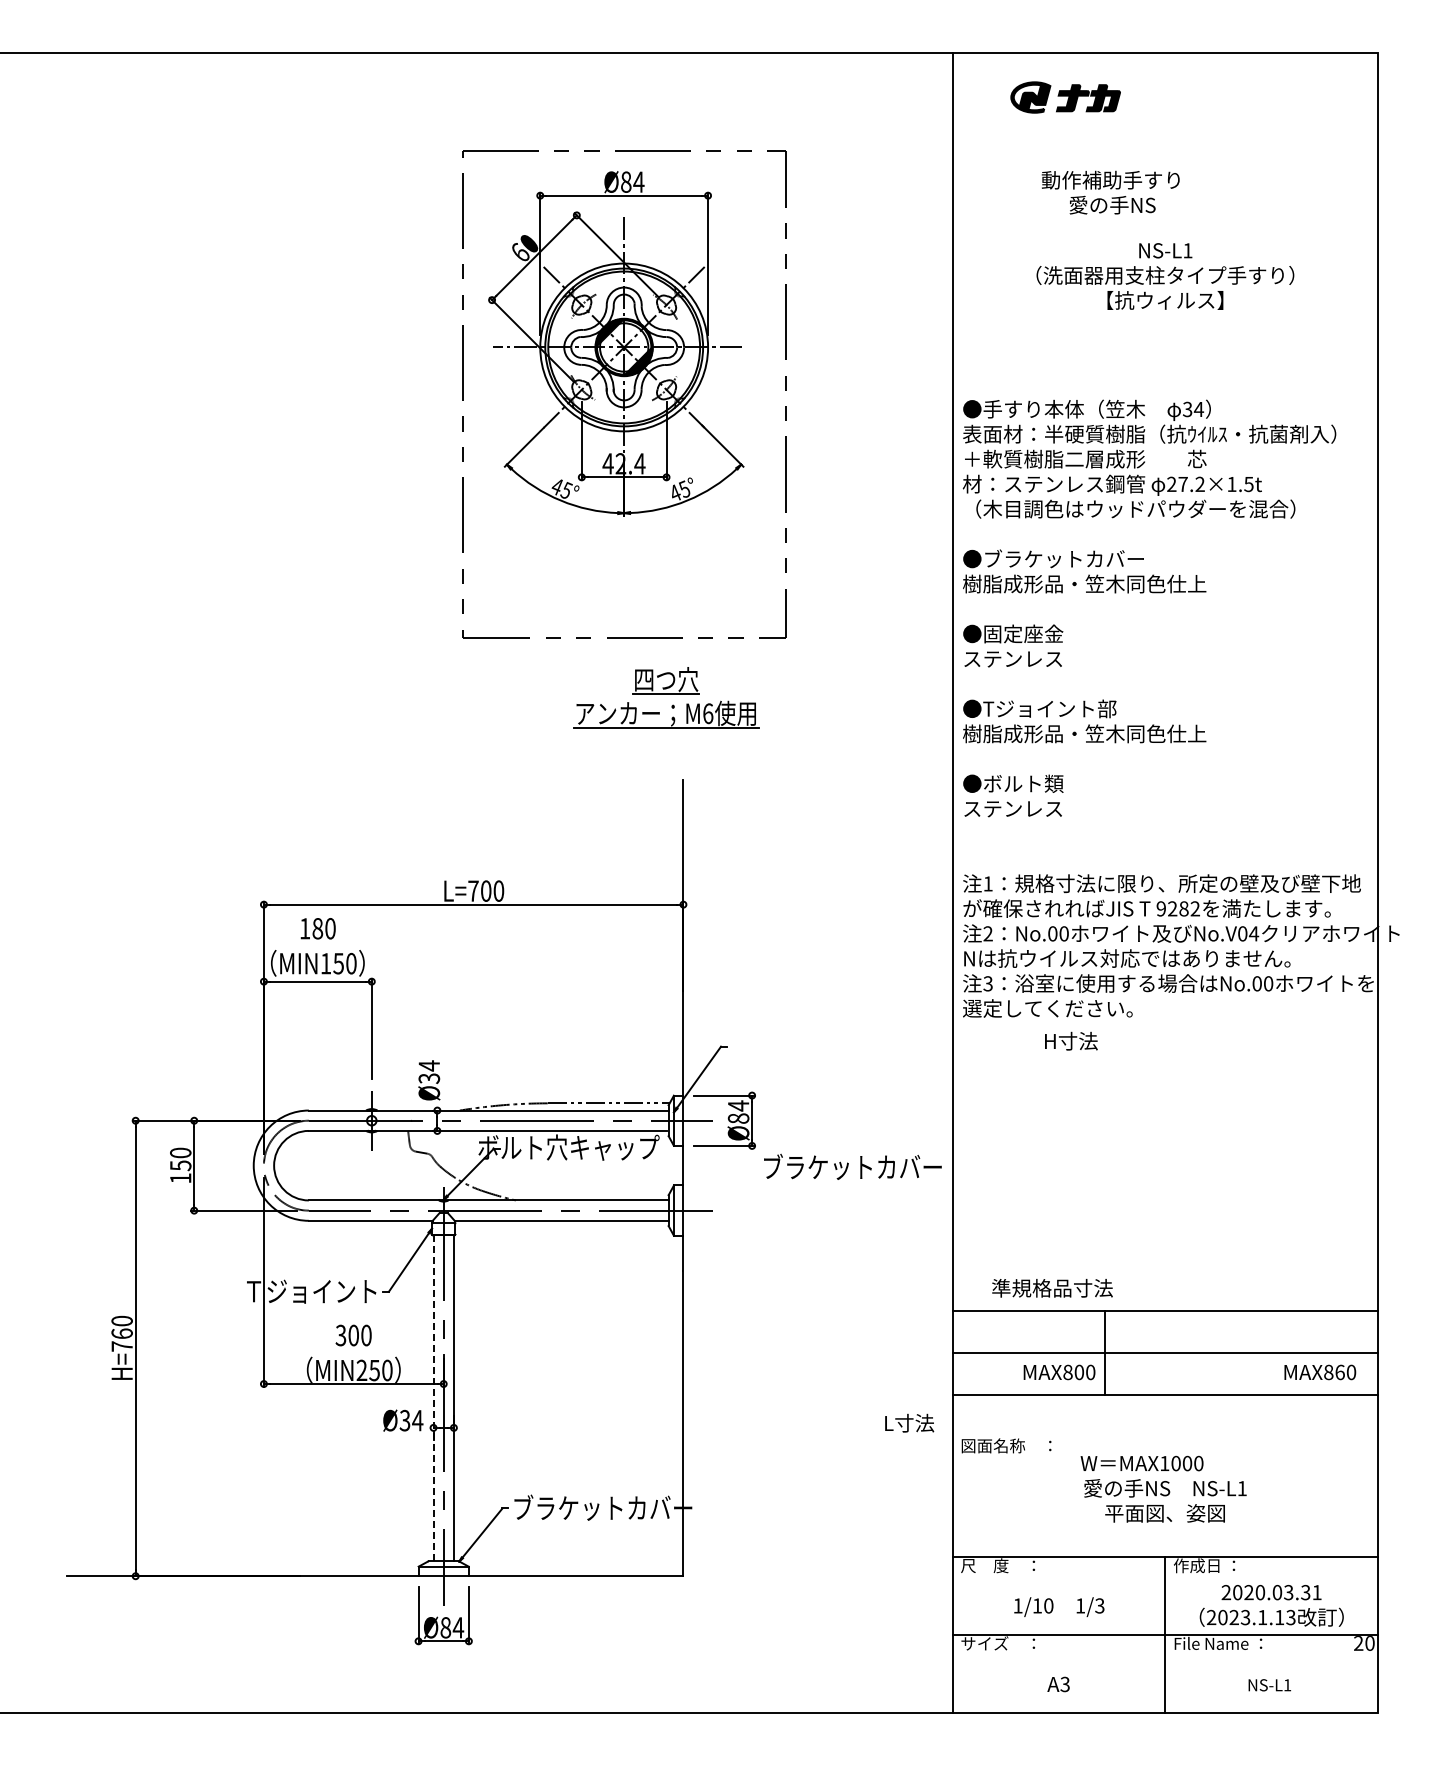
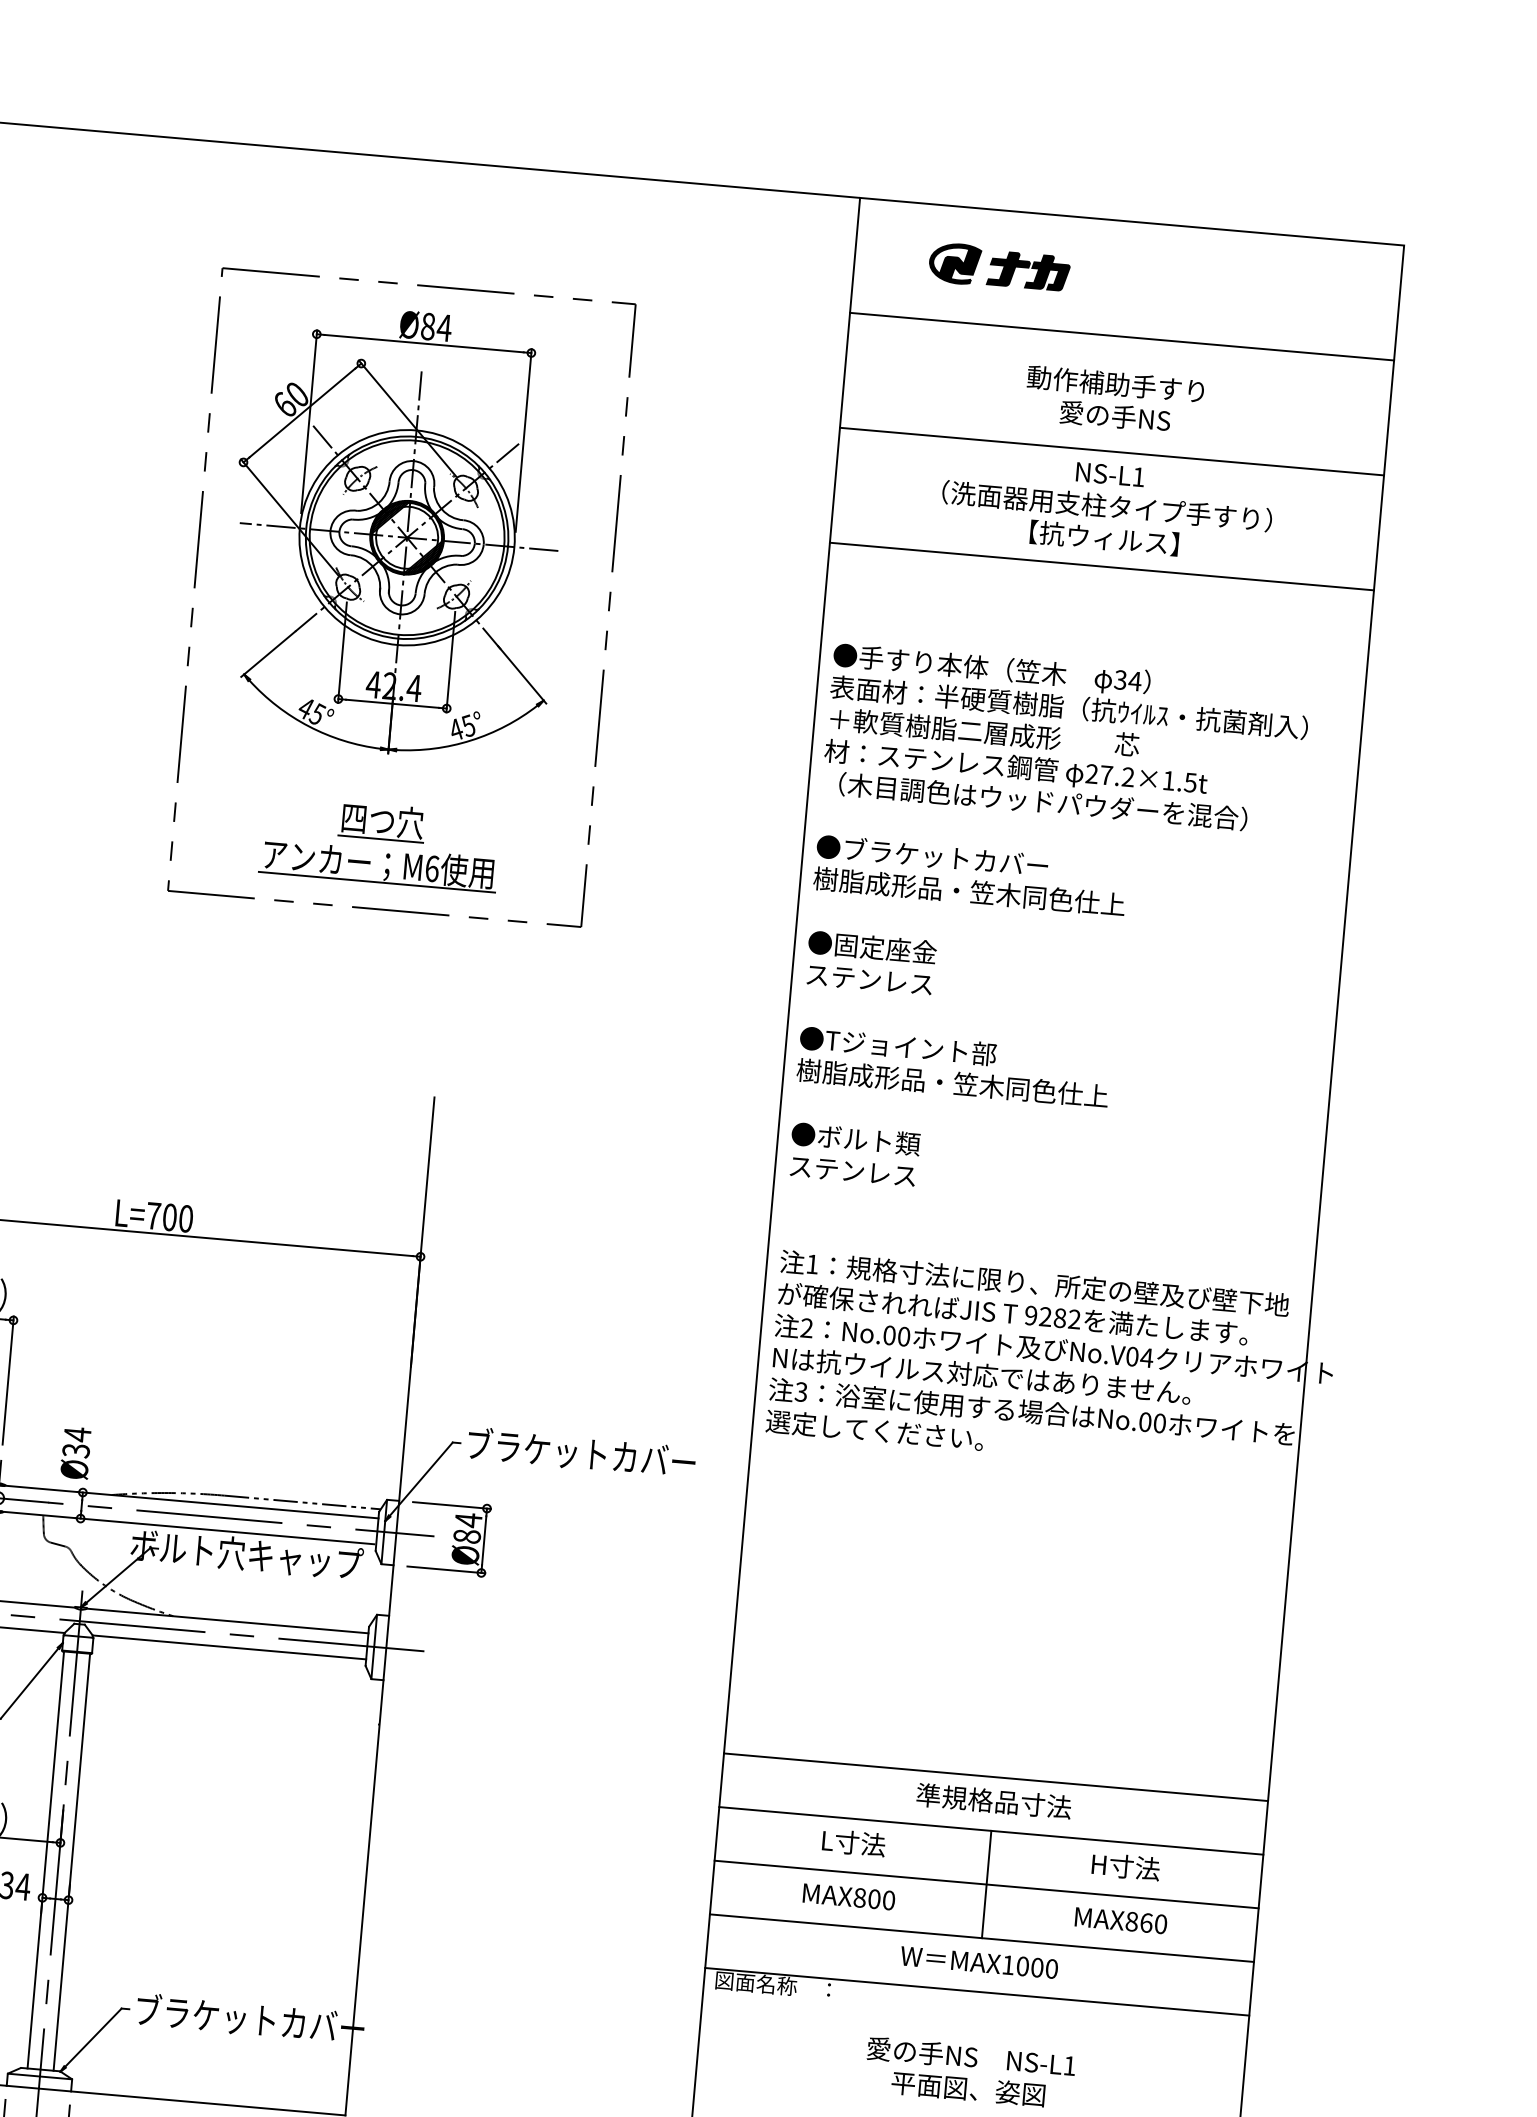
line: (1165, 142) -> (1122, 336), added
text: (1110, 192) -> (1114, 399), moved
line: (1165, 232) -> (1112, 451), added
line: (1165, 322) -> (1102, 566), added
part: (666, 697) -> (380, 843), moved
text: (1071, 1040) -> (1126, 1865), moved
text: (852, 1166) -> (581, 1452), moved
line: (1165, 1269) -> (996, 1777), added
text: (1052, 1288) -> (993, 1801), moved
line: (1105, 1353) -> (986, 1884), moved
text: (1320, 1372) -> (1121, 1920), moved
line: (433, 1398) -> (45, 1860), dashed -> solid
text: (909, 1422) -> (853, 1842), moved
line: (1165, 1437) -> (977, 1992), added
text: (1141, 1463) -> (978, 1962), moved

